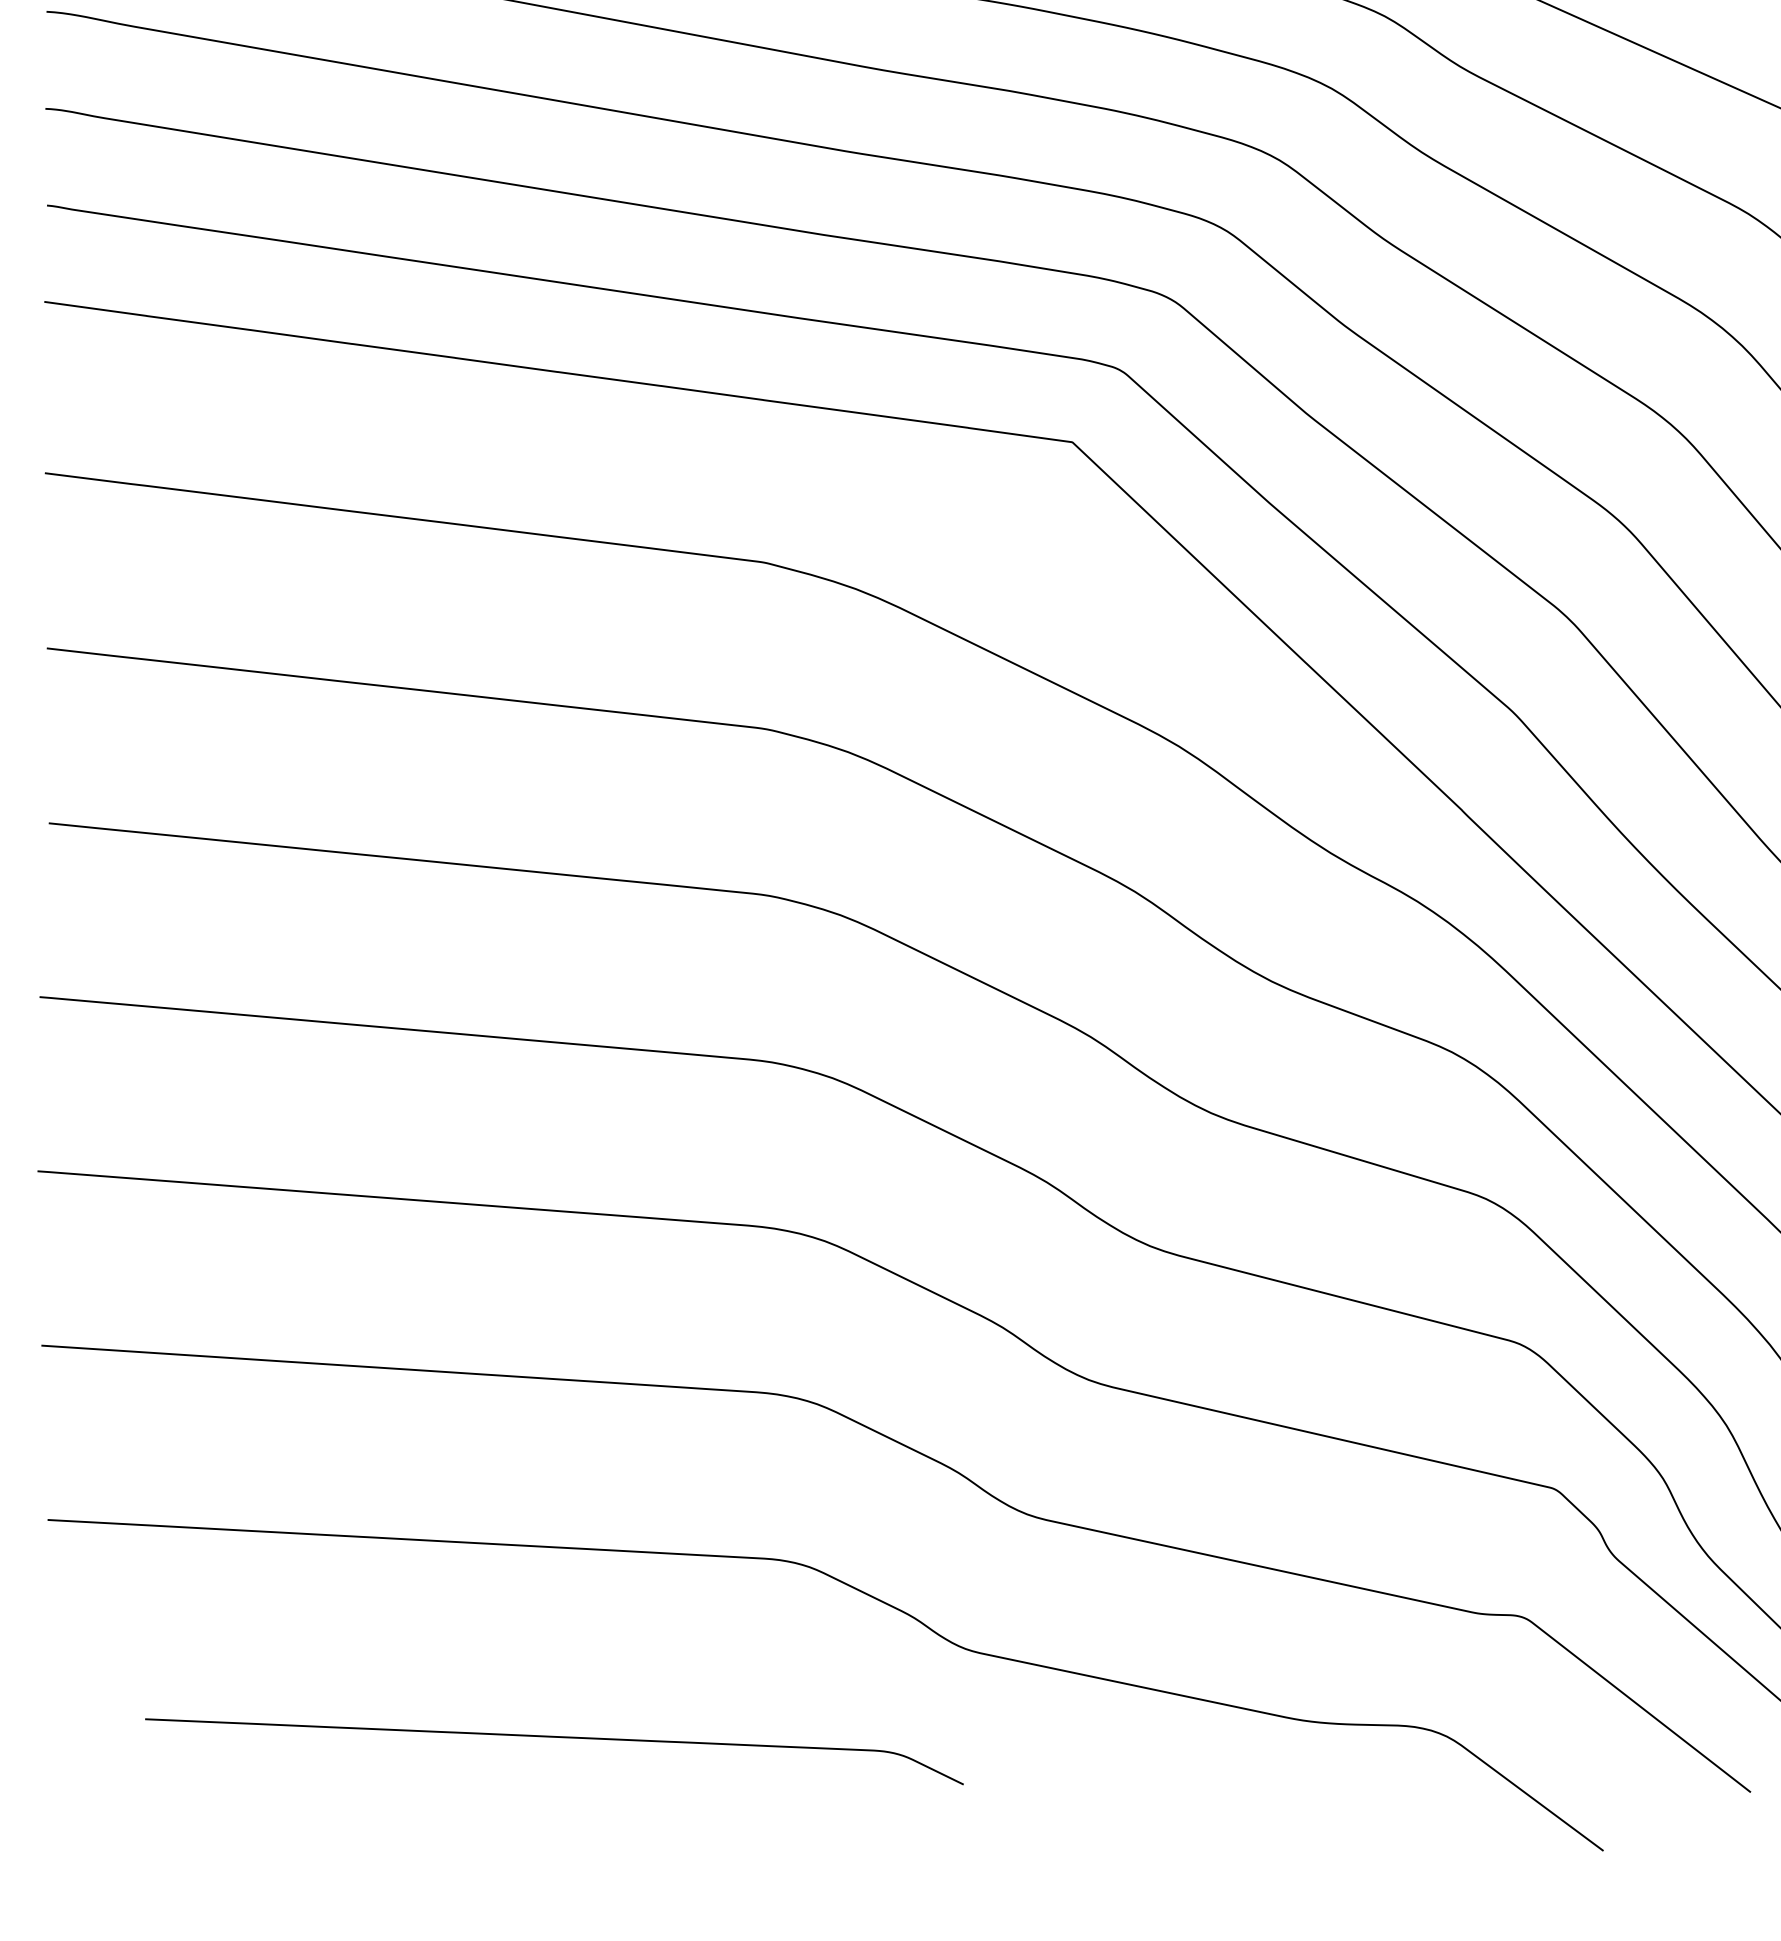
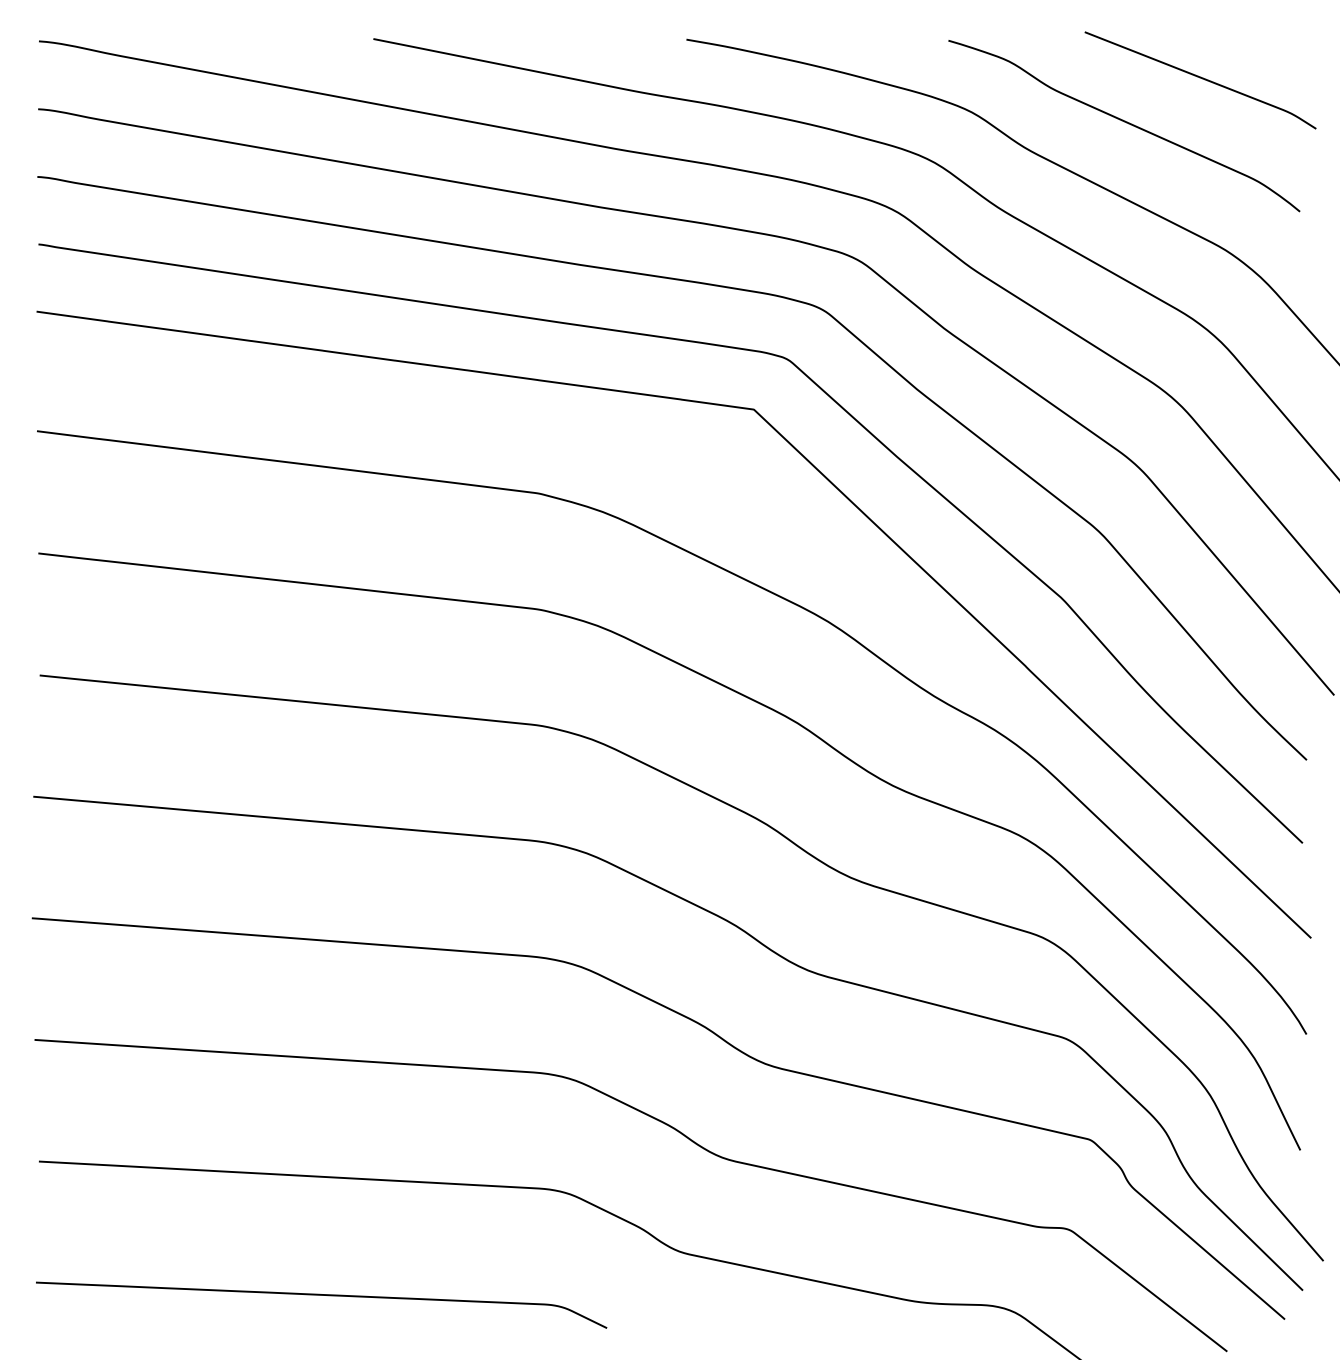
curve: (554, 1737) -> (321, 1295), moved

